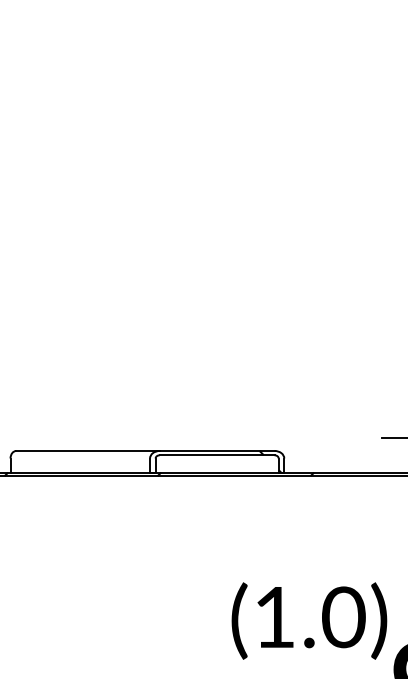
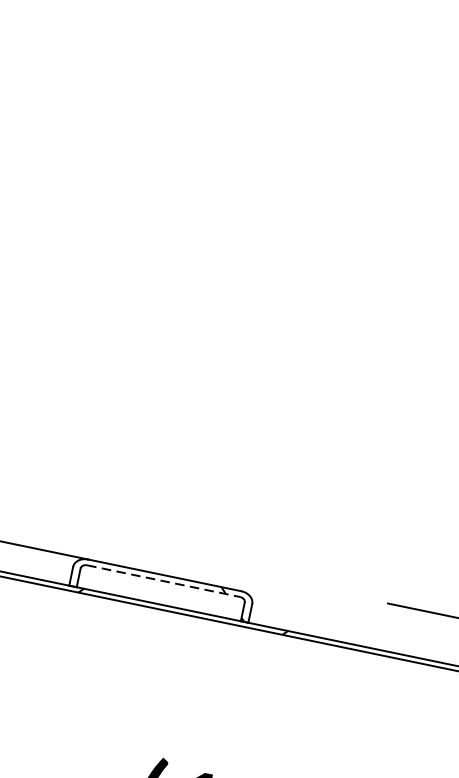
line: (217, 455) -> (163, 581), solid -> dashed

